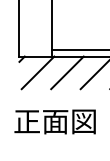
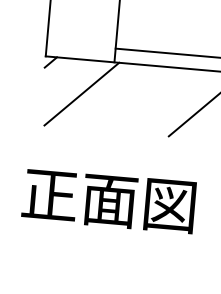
line: (67, 72) -> (144, 98), removed

